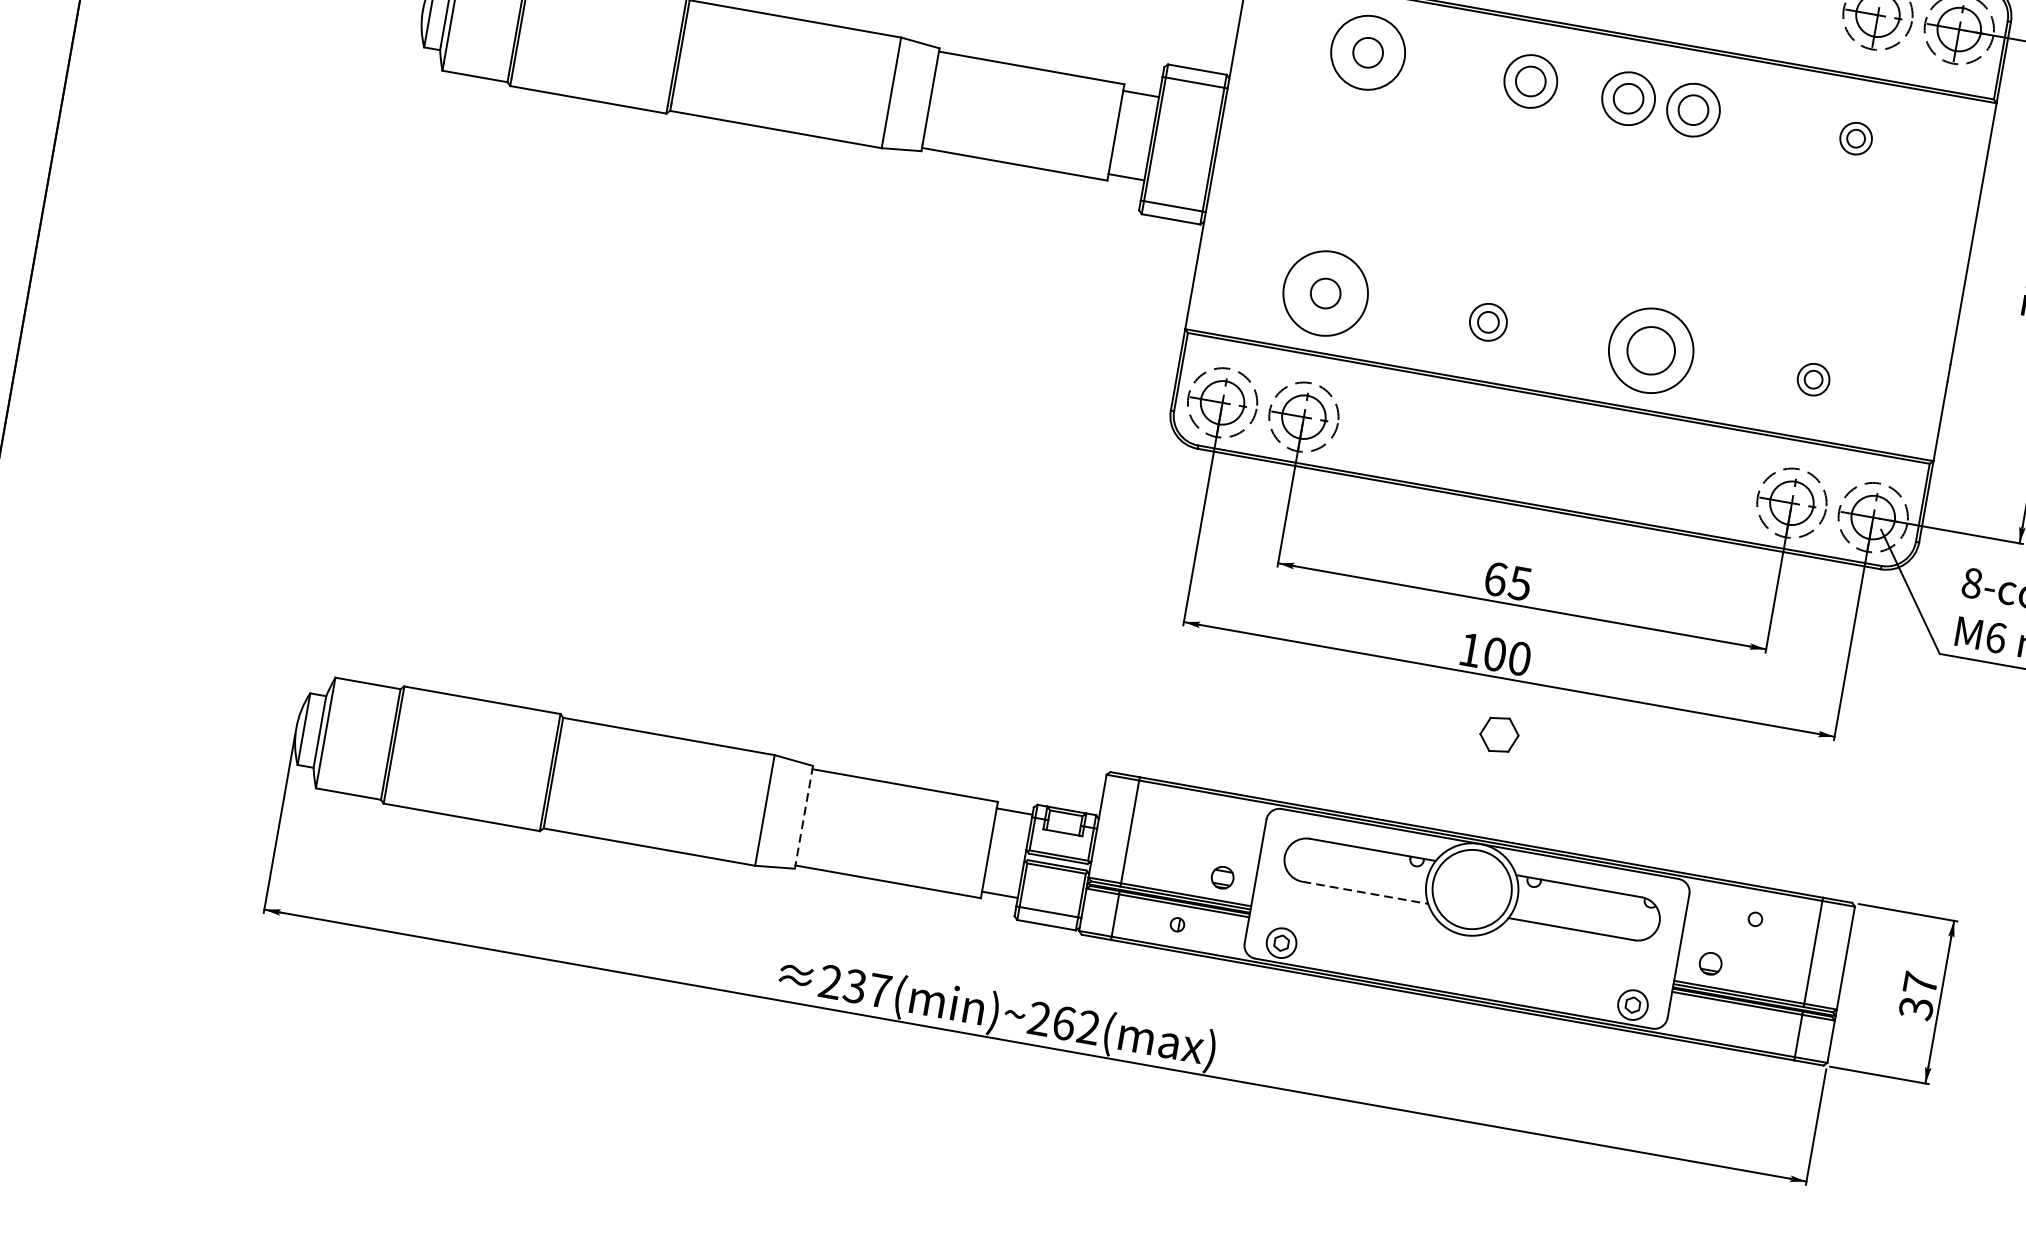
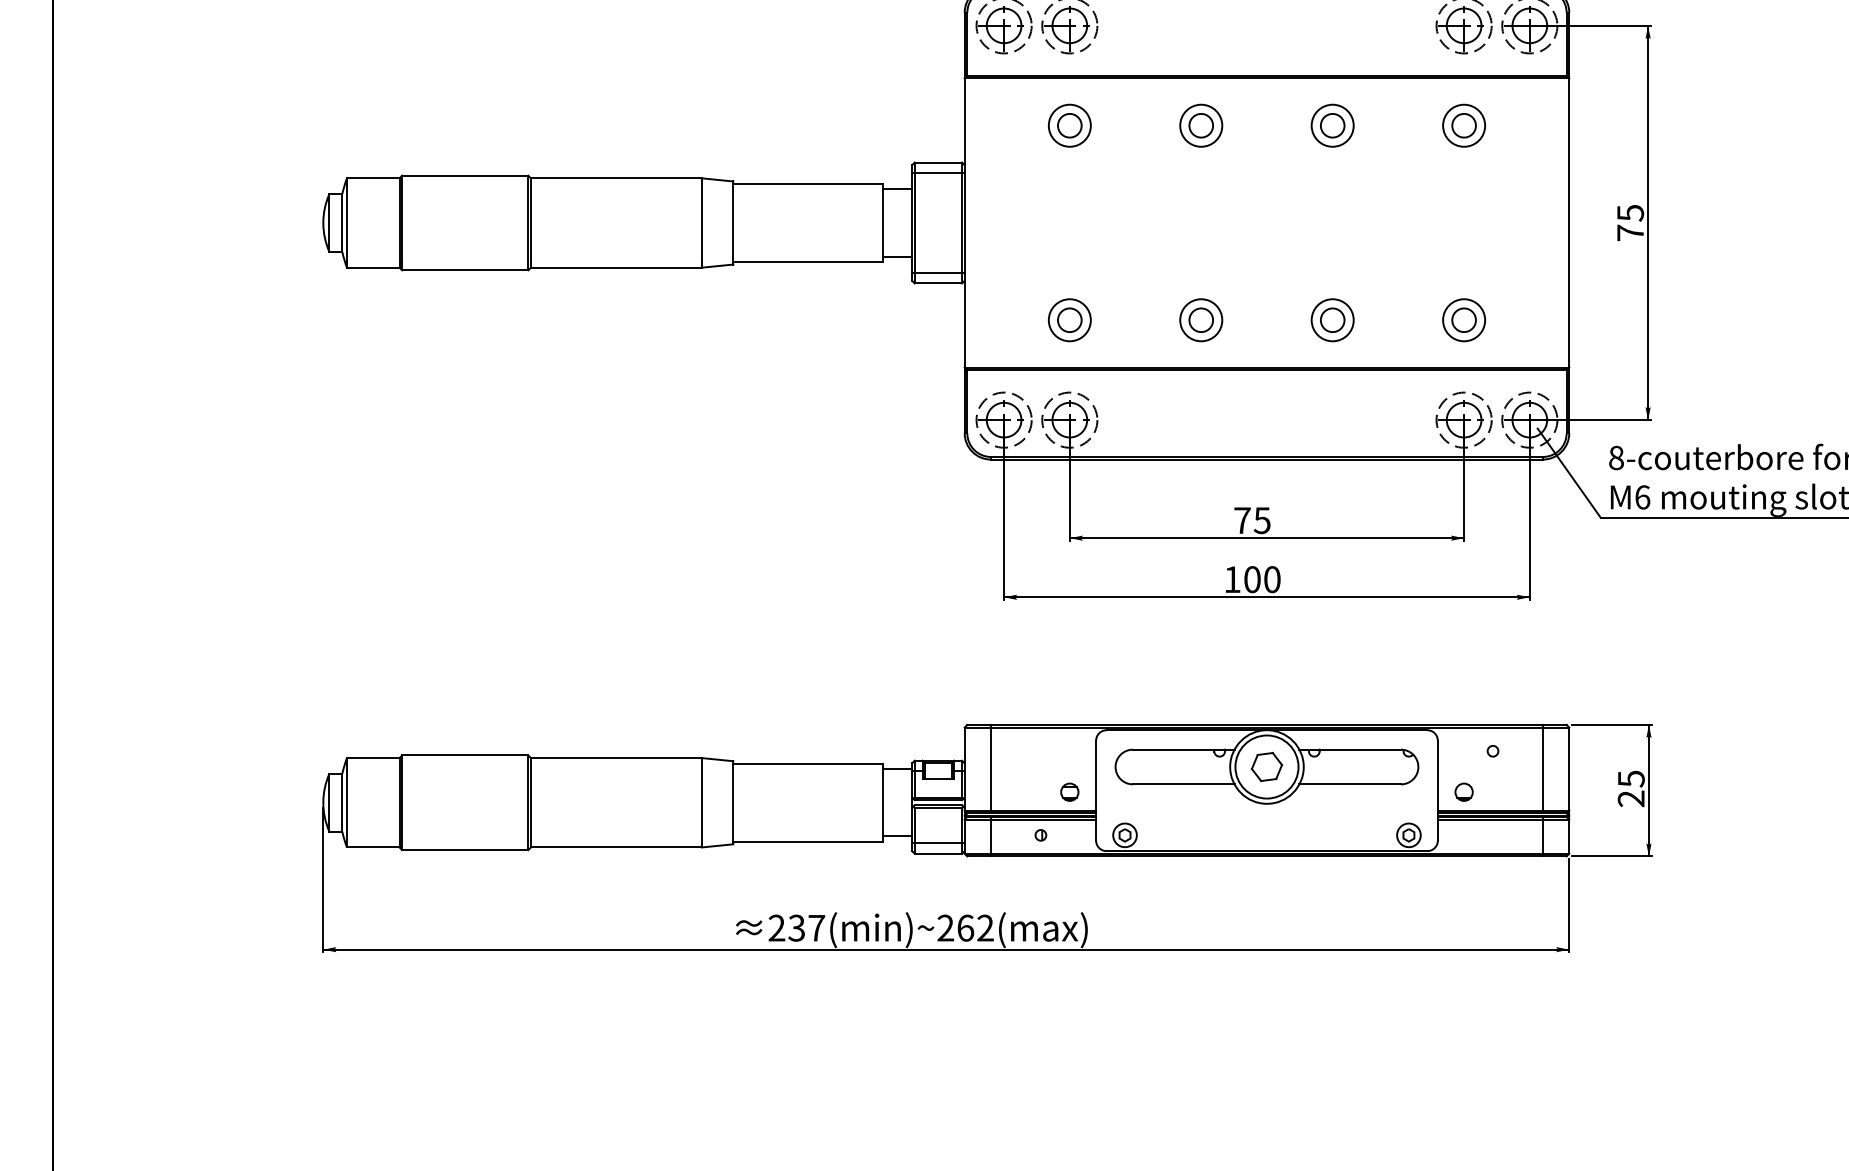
circle: (1367, 52) -> (1069, 125), size x0.71
part: (1628, 98) -> (1280, 125), removed
part: (1855, 138) -> (1463, 125), size x1.67
circle: (1325, 293) -> (1069, 320), size x0.62
part: (1488, 322) -> (1201, 320), size x1.43
part: (1650, 351) -> (1332, 320), size x0.62
part: (1812, 379) -> (1463, 320), size x1.67
text: (1495, 579) -> (1242, 520), 65 -> 75
part: (1498, 735) -> (1266, 767), moved
line: (804, 817) -> (733, 802), dashed -> solid
line: (1365, 892) -> (1183, 784), dashed -> solid
text: (1918, 995) -> (1631, 788), 37 -> 25

